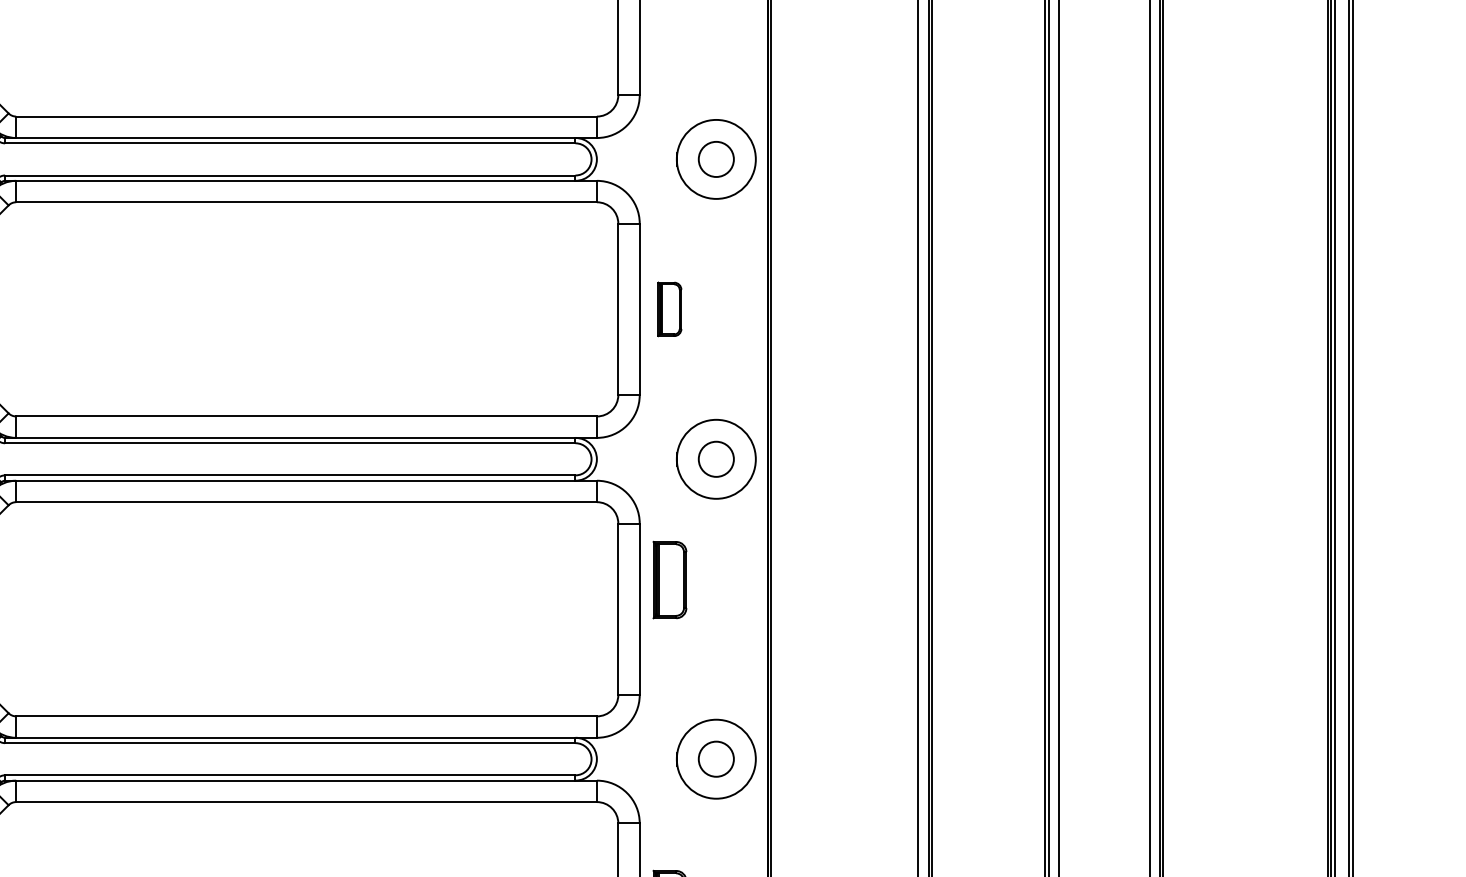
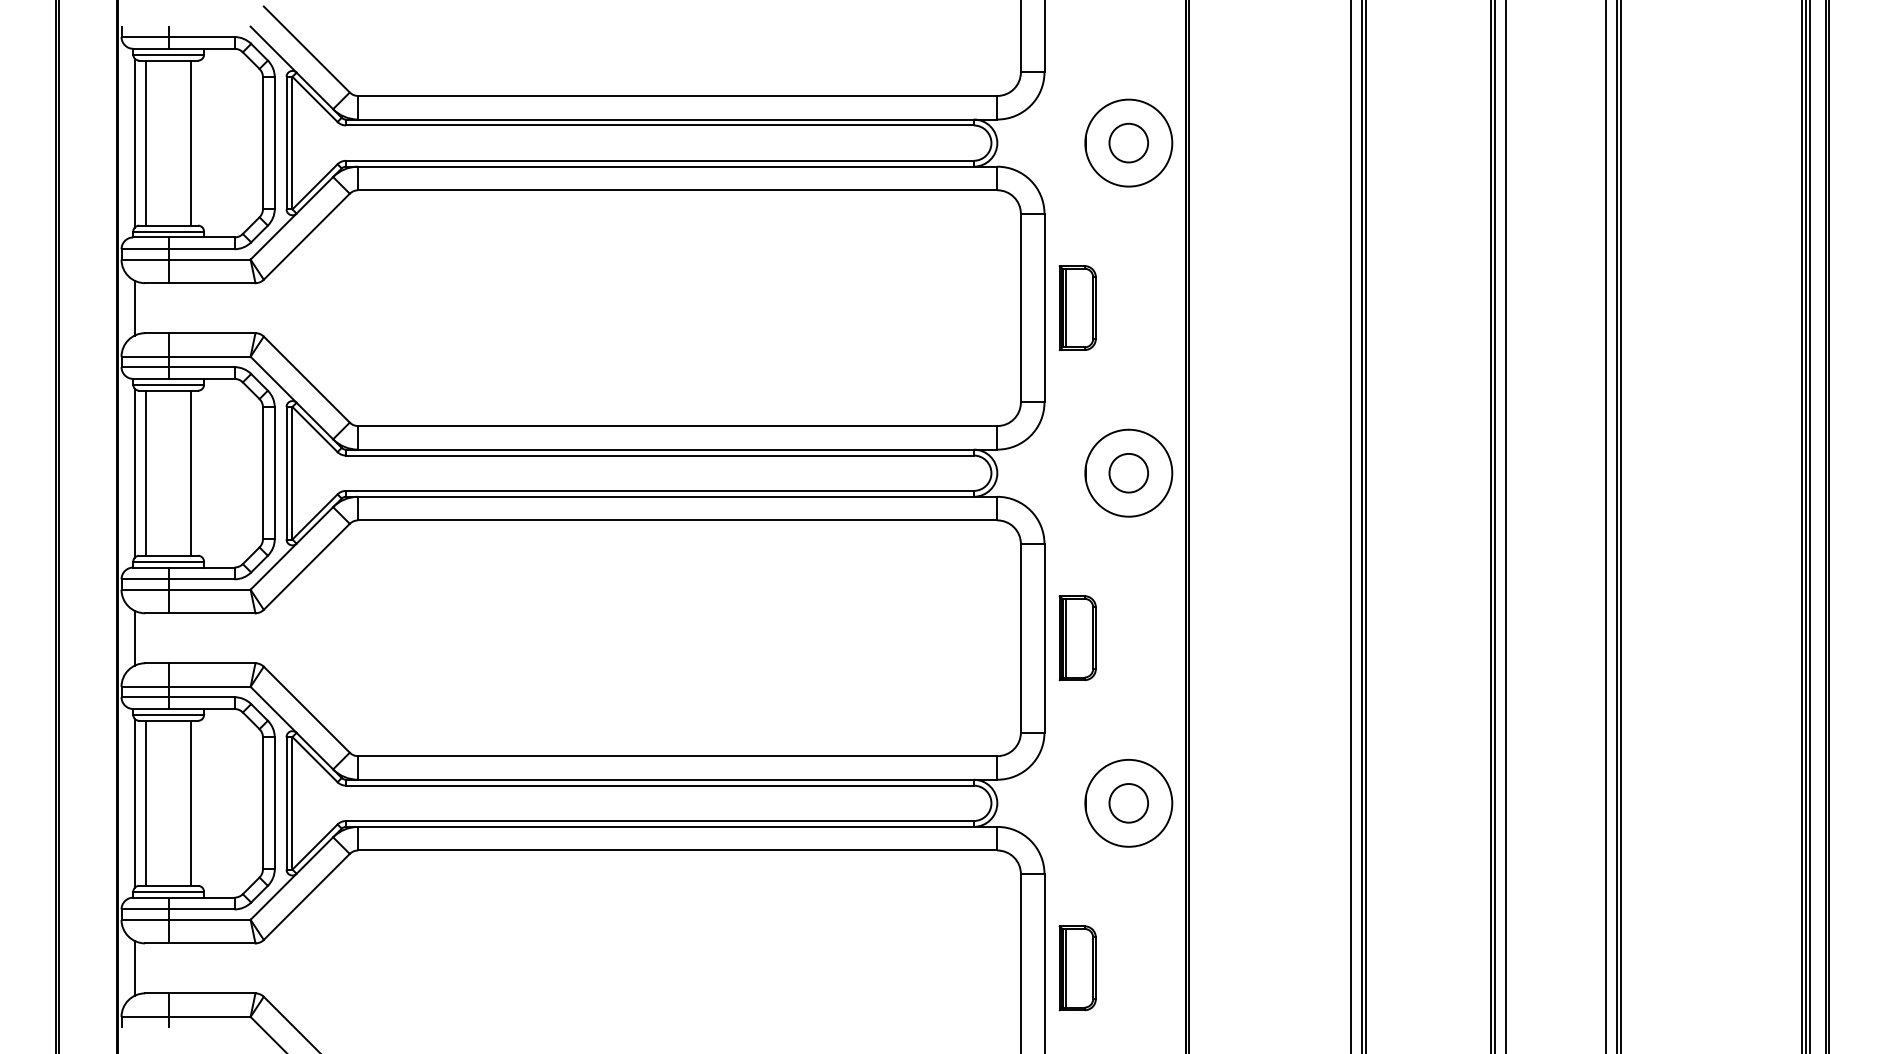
part: (669, 309) -> (1077, 308), size x1.43
part: (669, 580) -> (1077, 638), moved

